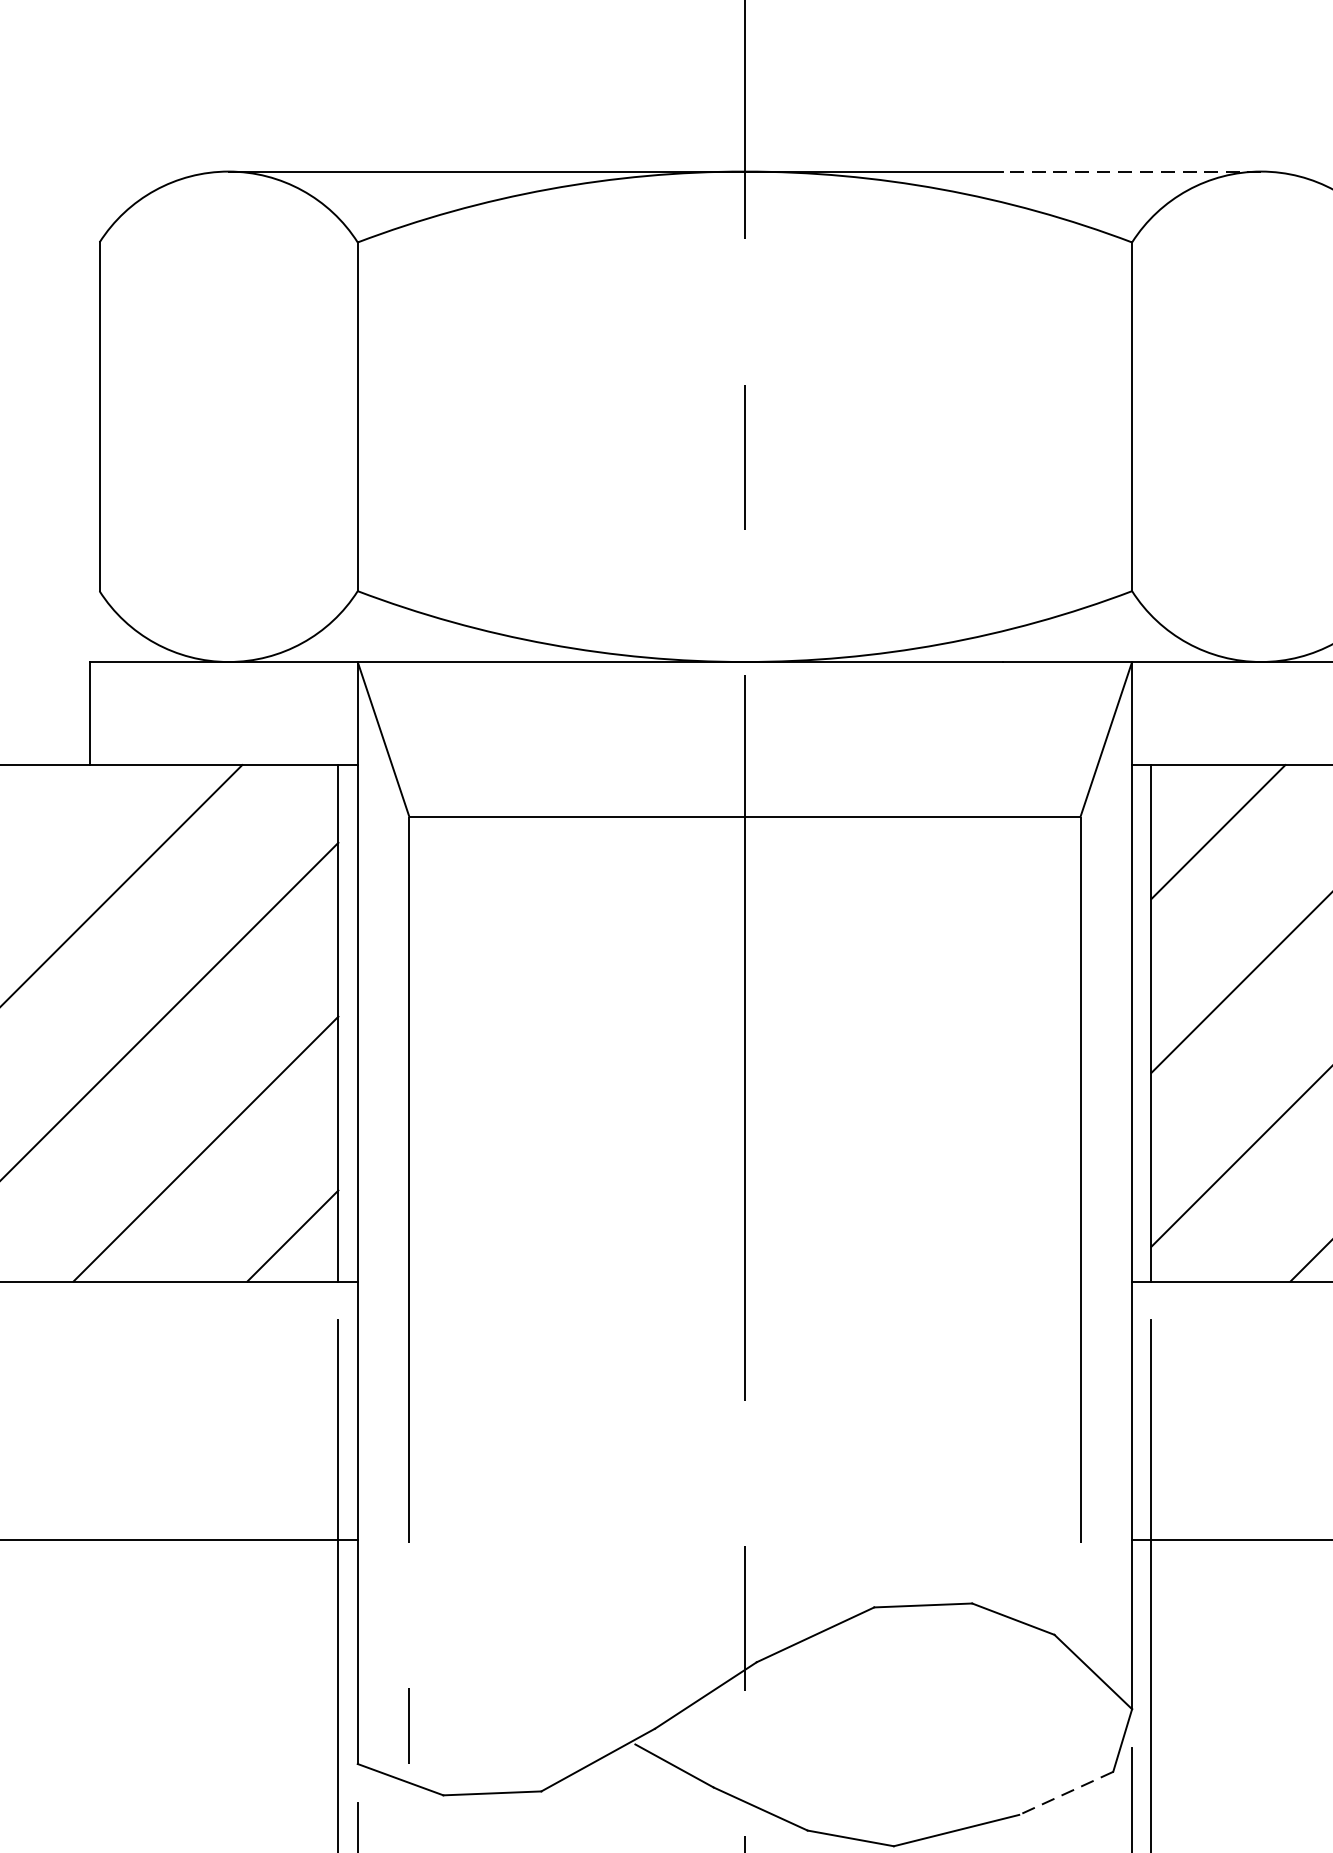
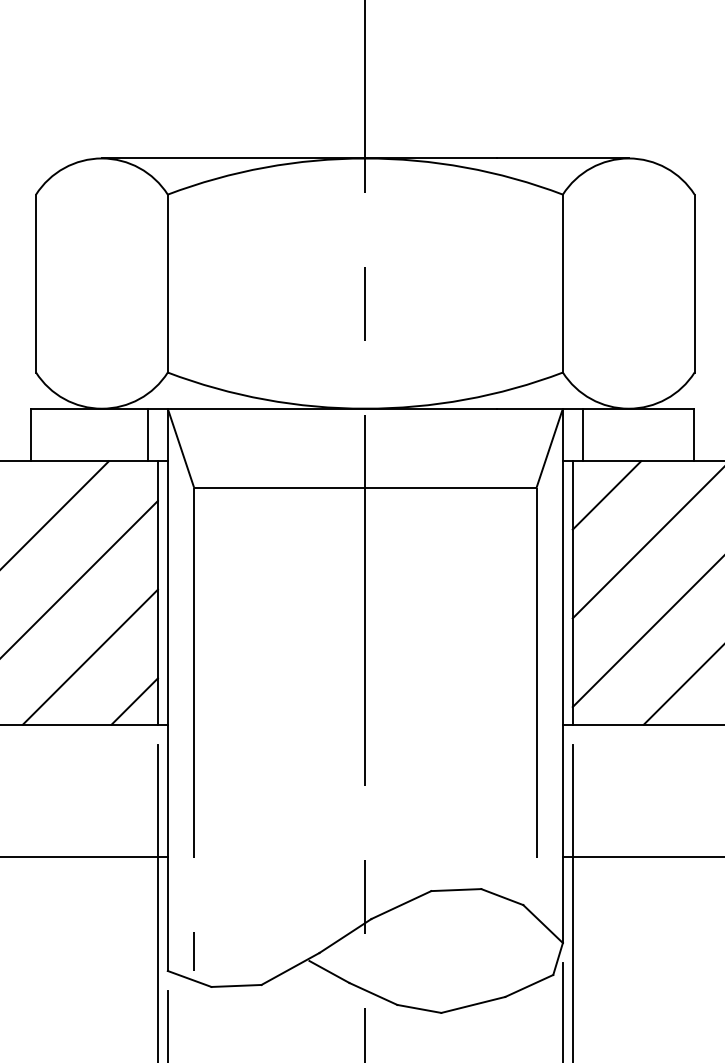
line: (1131, 171) -> (562, 158), dashed -> solid
line: (319, 712) -> (148, 434), added
line: (1170, 712) -> (582, 434), added
line: (1064, 1794) -> (528, 986), dashed -> solid

